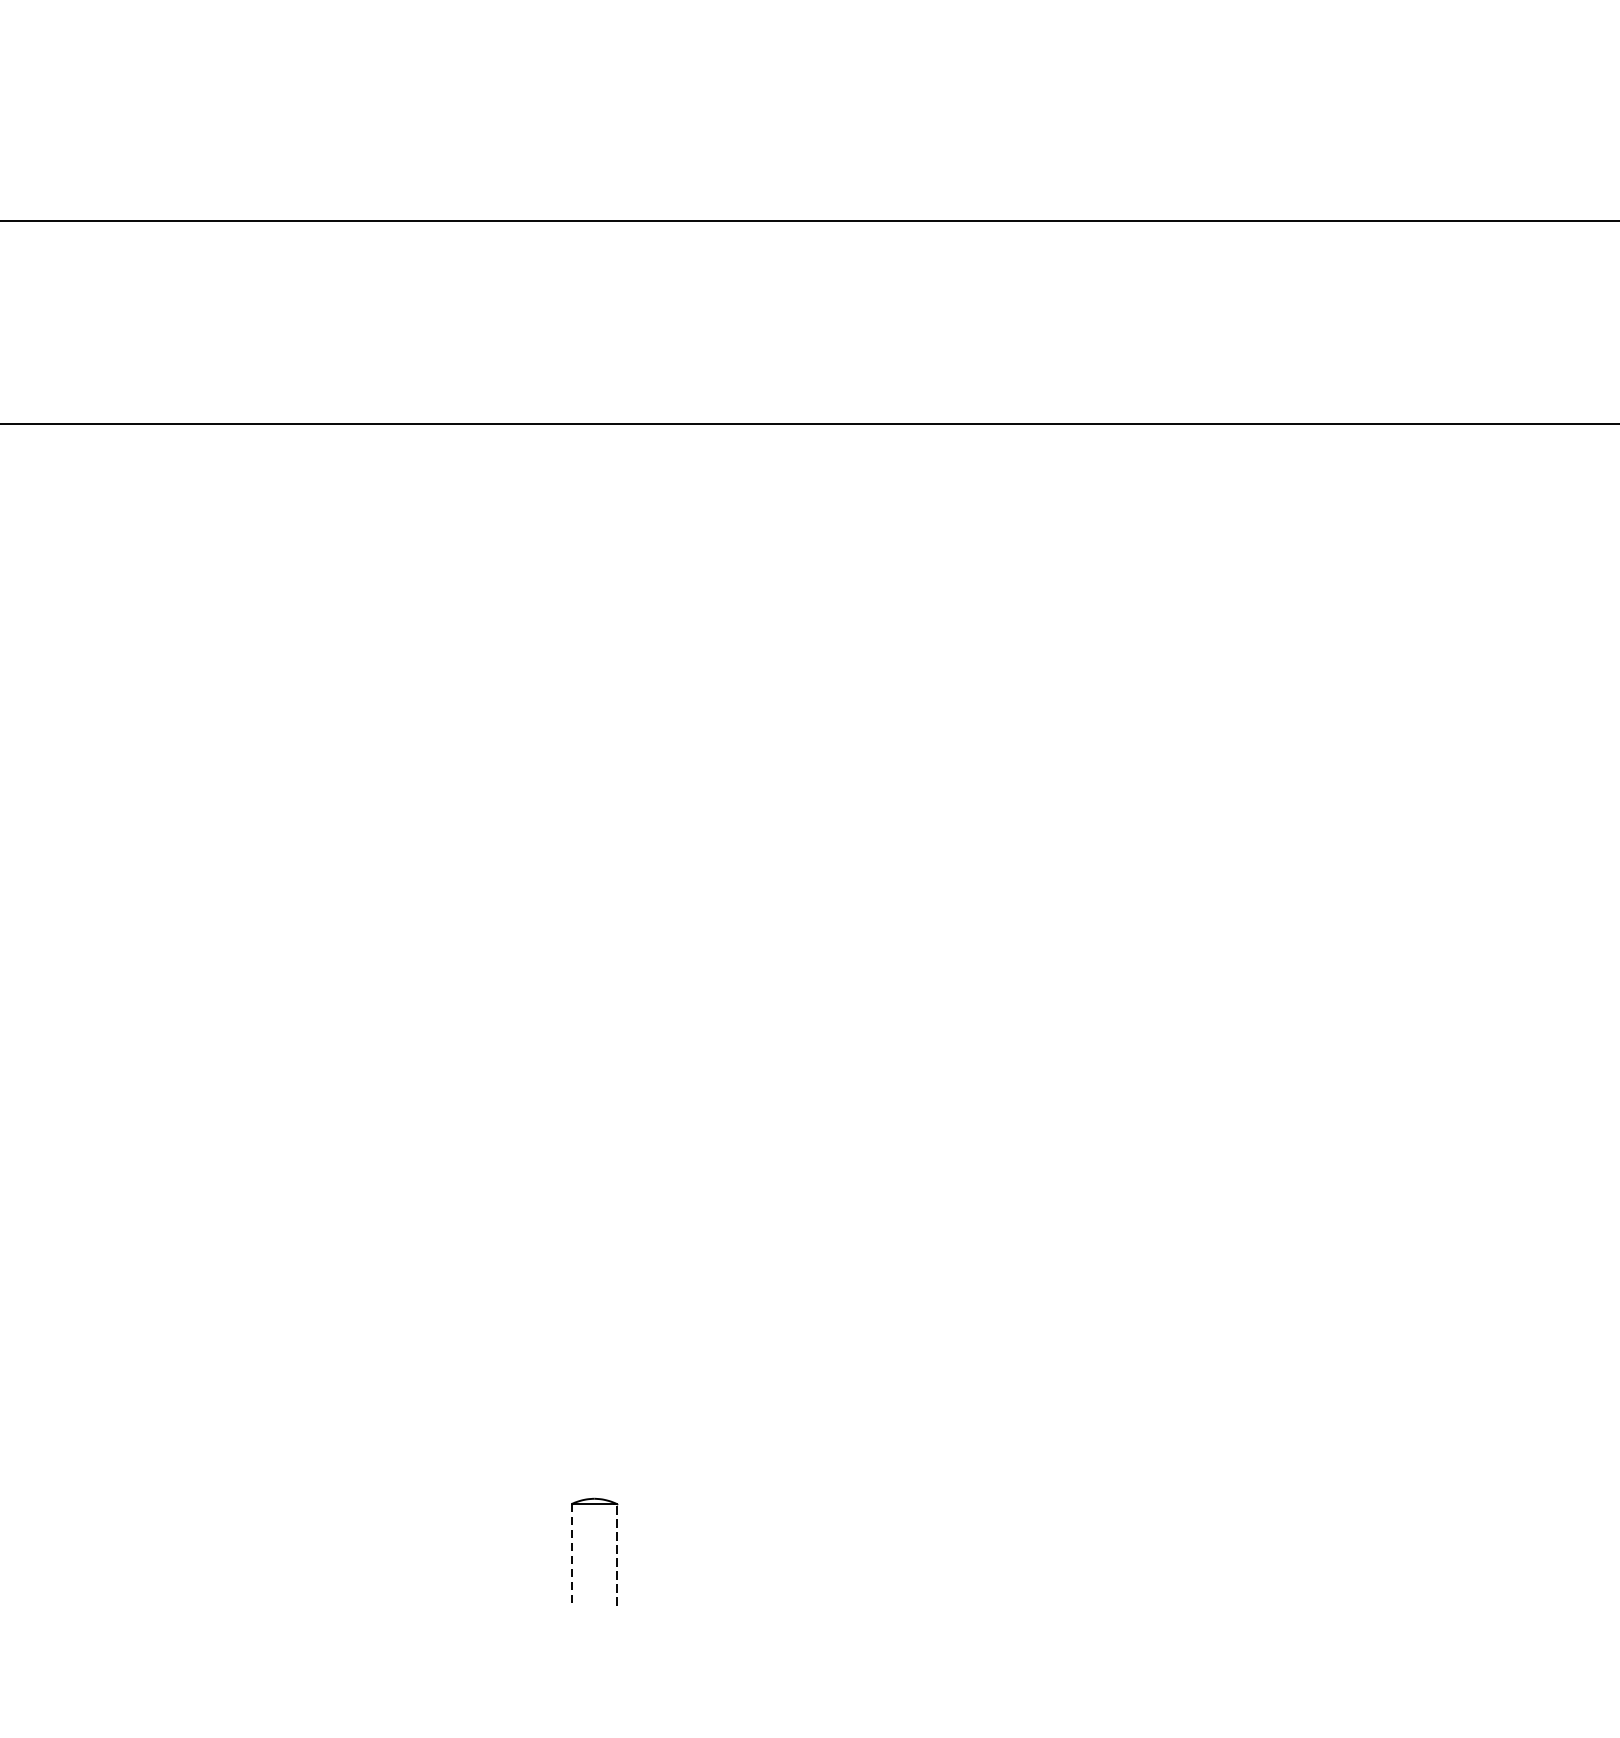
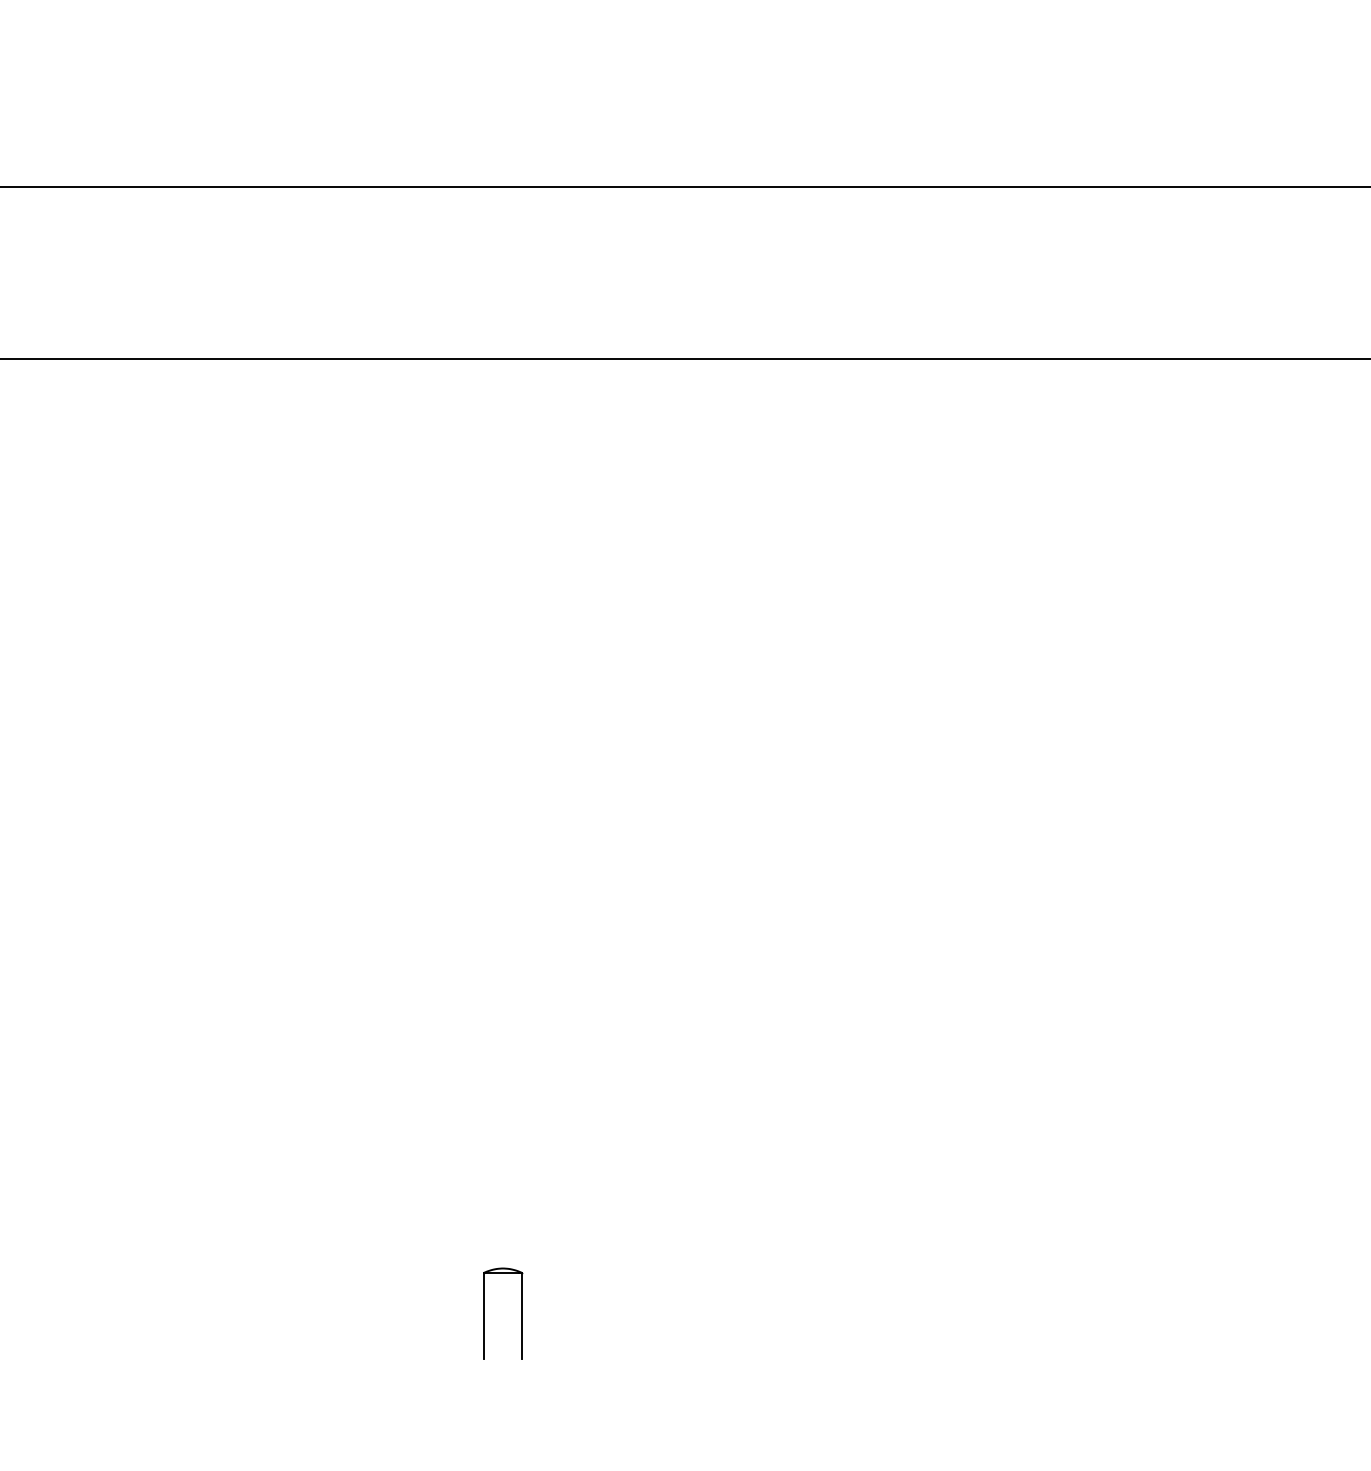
line: (616, 1554) -> (521, 1315), dashed -> solid
line: (572, 1555) -> (484, 1316), dashed -> solid

